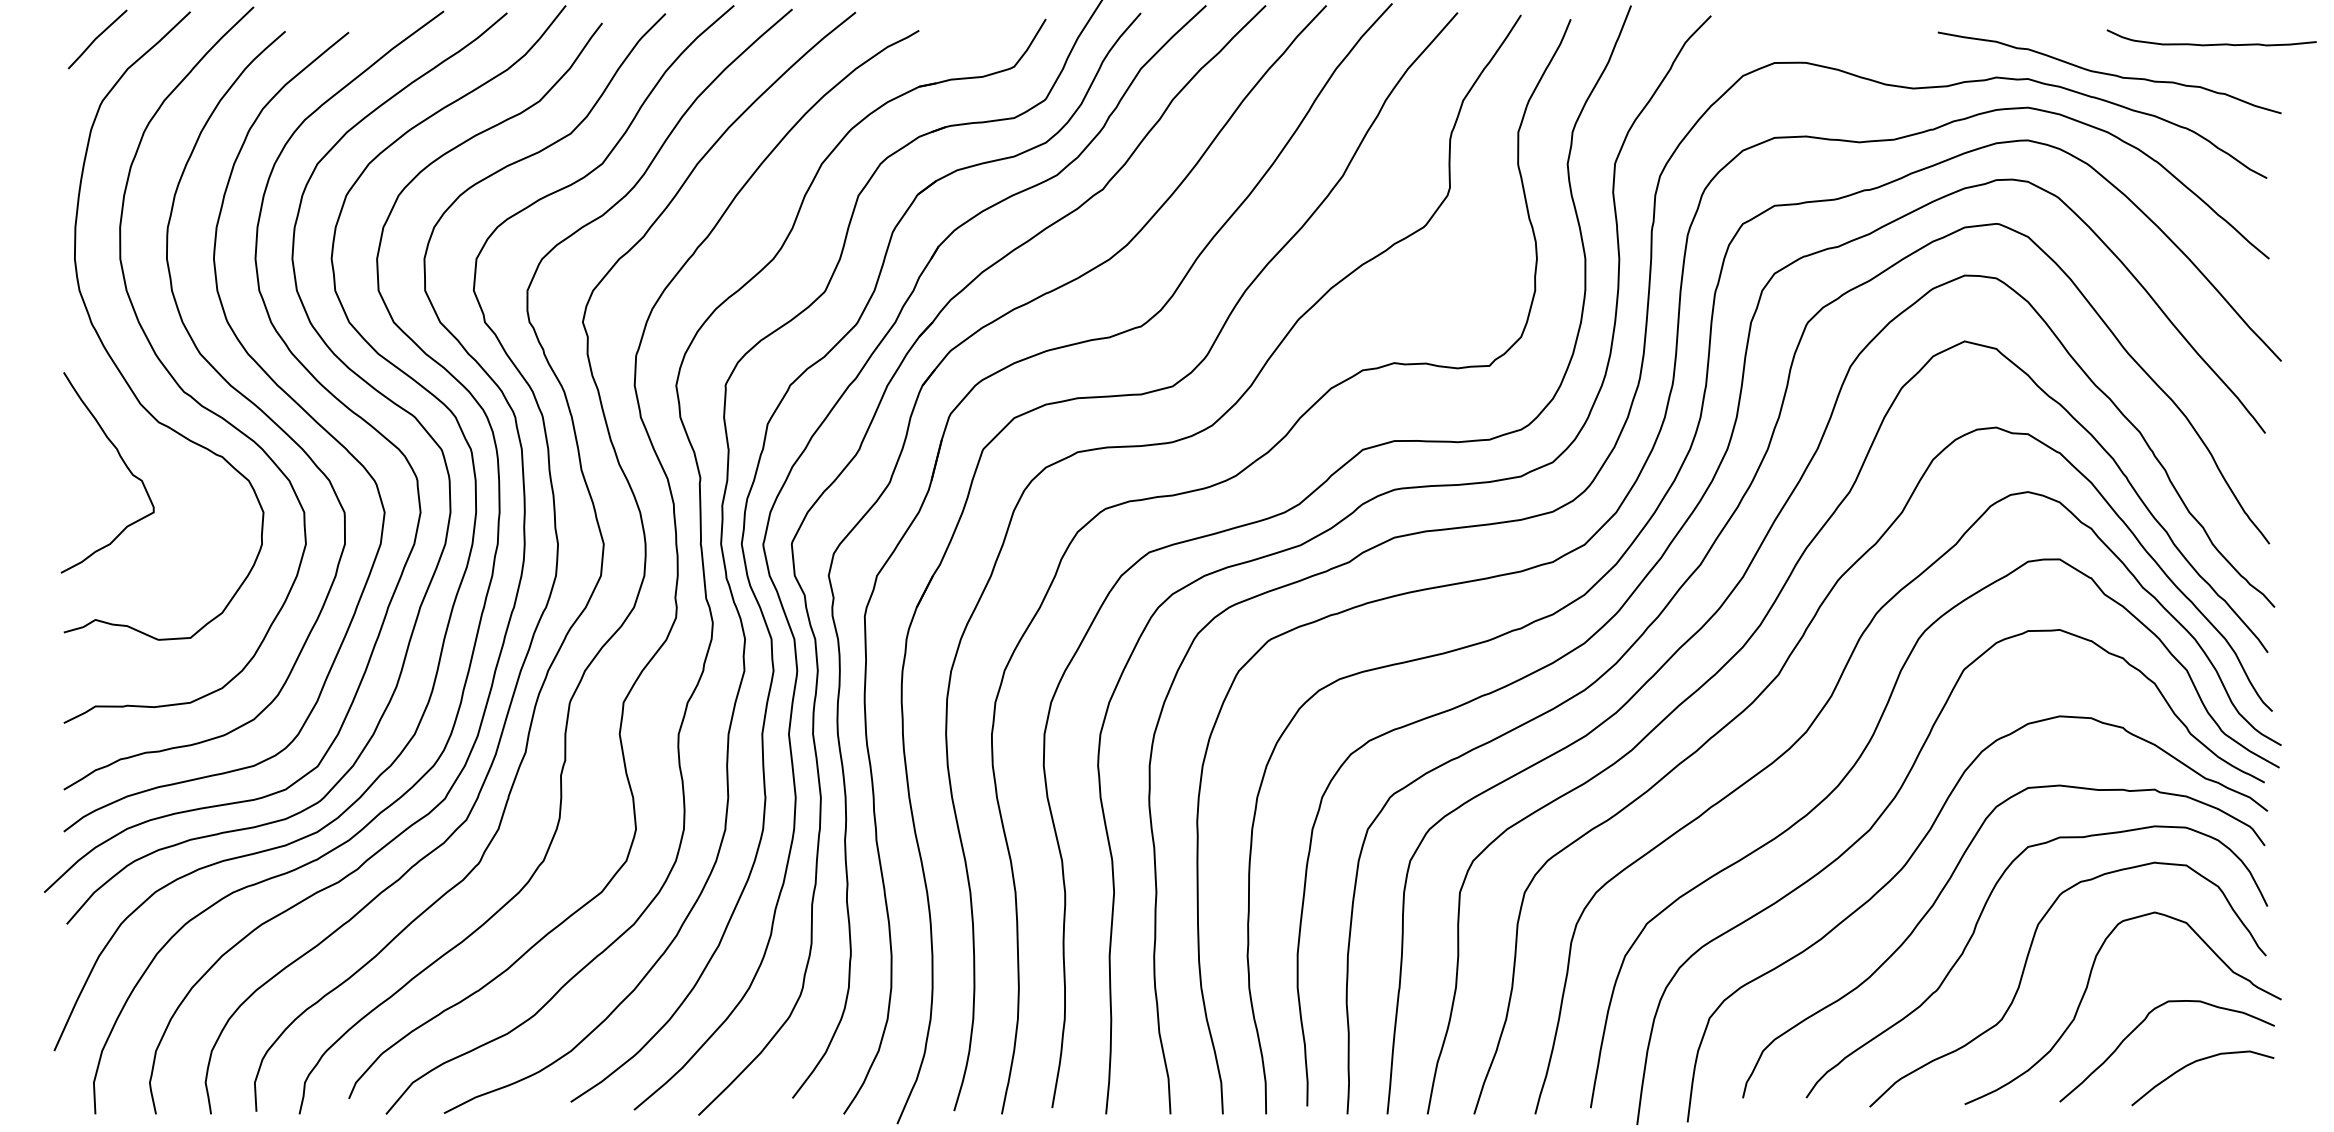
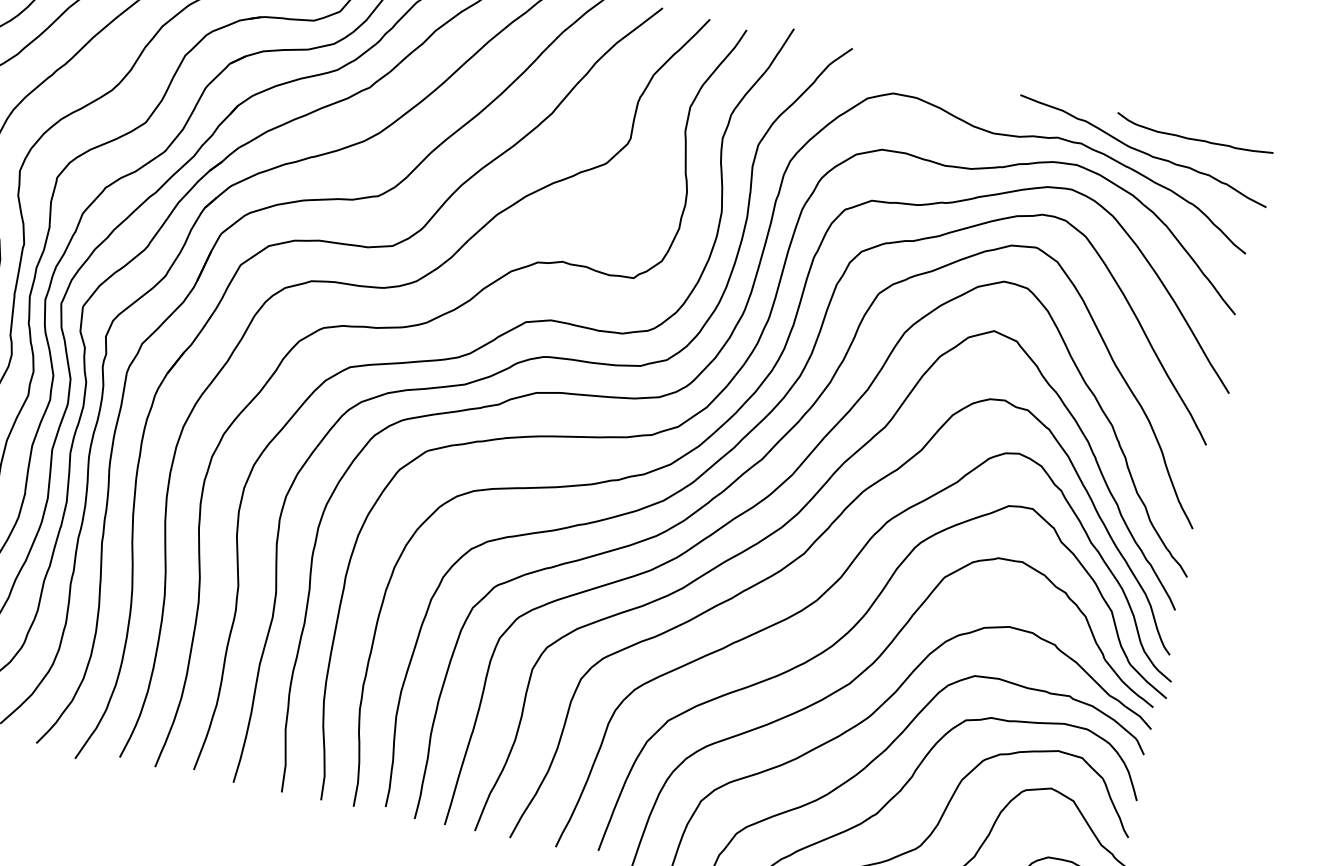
curve: (2211, 44) -> (1194, 139), moved

